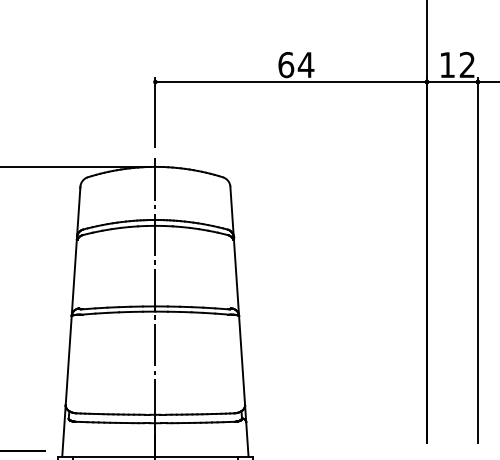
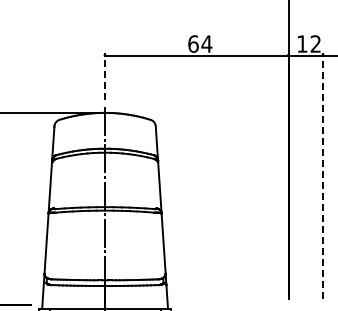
line: (155, 111) -> (105, 75), solid -> dashed
line: (477, 259) -> (322, 175), solid -> dashed

